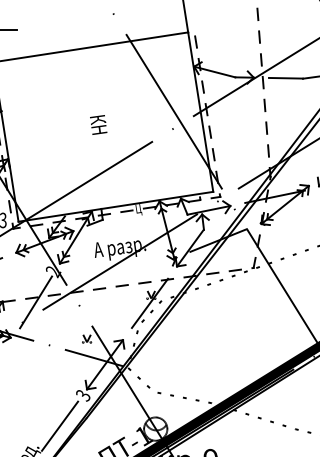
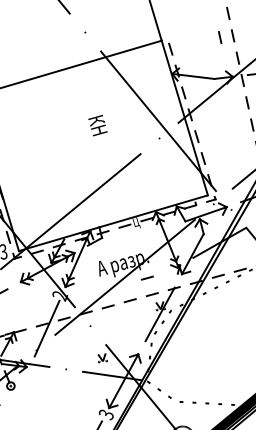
line: (246, 36) -> (220, 36), added
text: (98, 124) -> (97, 125), moved
line: (141, 265) -> (146, 277), added

